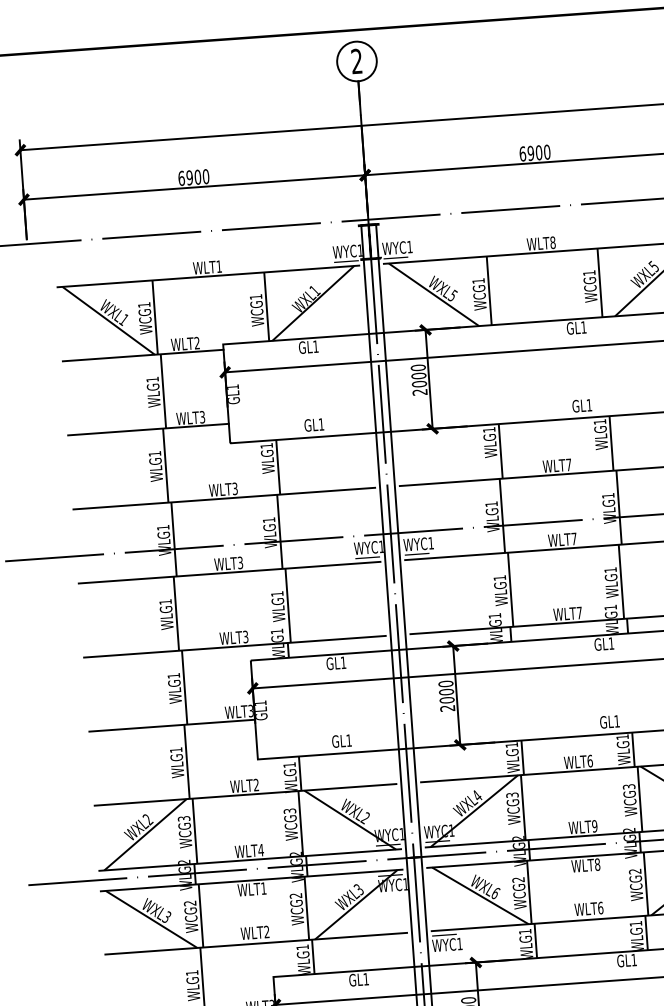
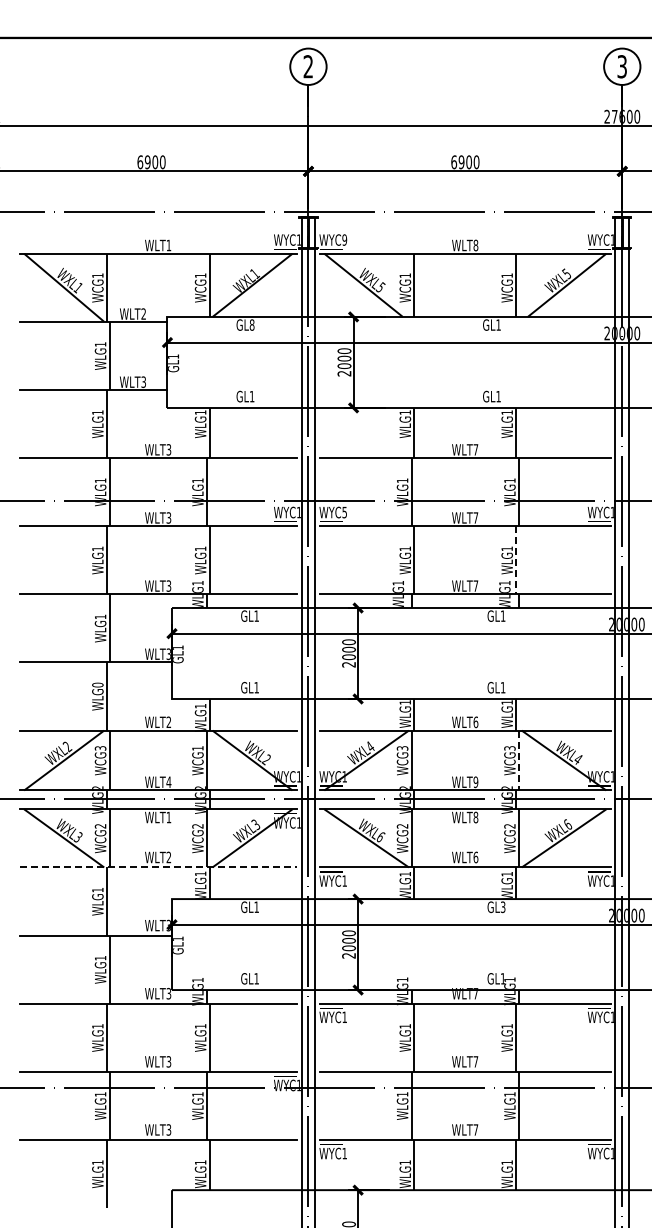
text: (409, 246) -> (344, 239), WYC1 -> WYC9
text: (315, 346) -> (251, 324), GL1 -> GL8
text: (430, 543) -> (344, 512), WYC1 -> WYC5
line: (621, 582) -> (516, 560), solid -> dashed
text: (175, 749) -> (97, 684), WLG1 -> WLG0
line: (640, 799) -> (519, 760), solid -> dashed
text: (289, 811) -> (197, 748), WCG3 -> WCG1
line: (256, 943) -> (158, 867), solid -> dashed
text: (633, 960) -> (502, 907), GL1 -> GL3

